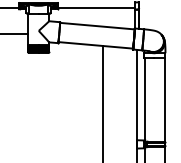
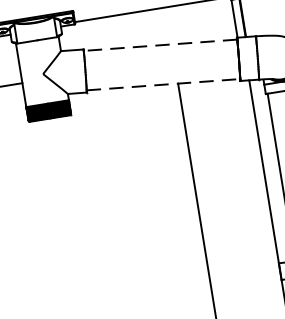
line: (96, 26) -> (158, 46), solid -> dashed
line: (96, 45) -> (164, 84), solid -> dashed

